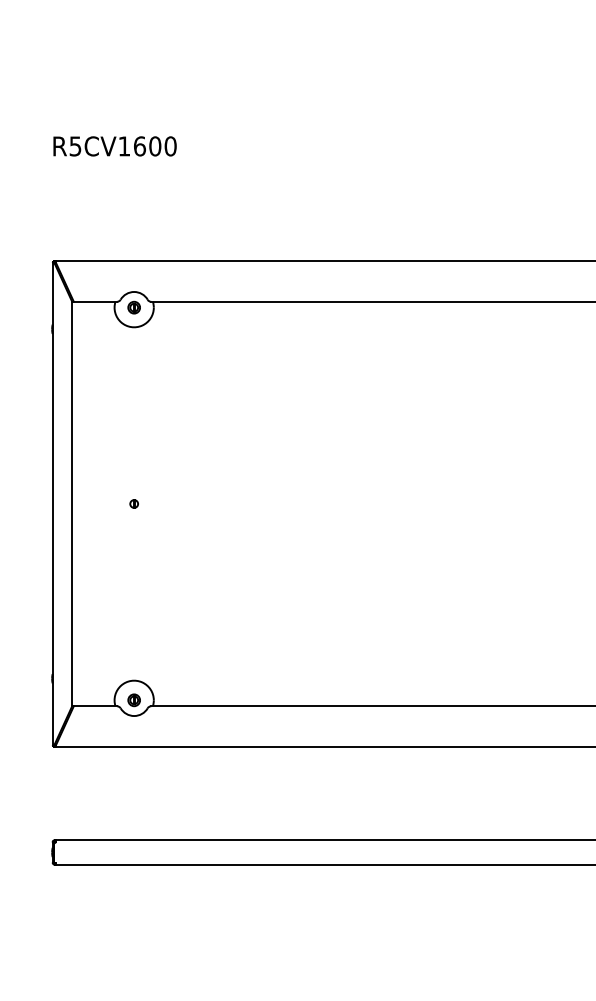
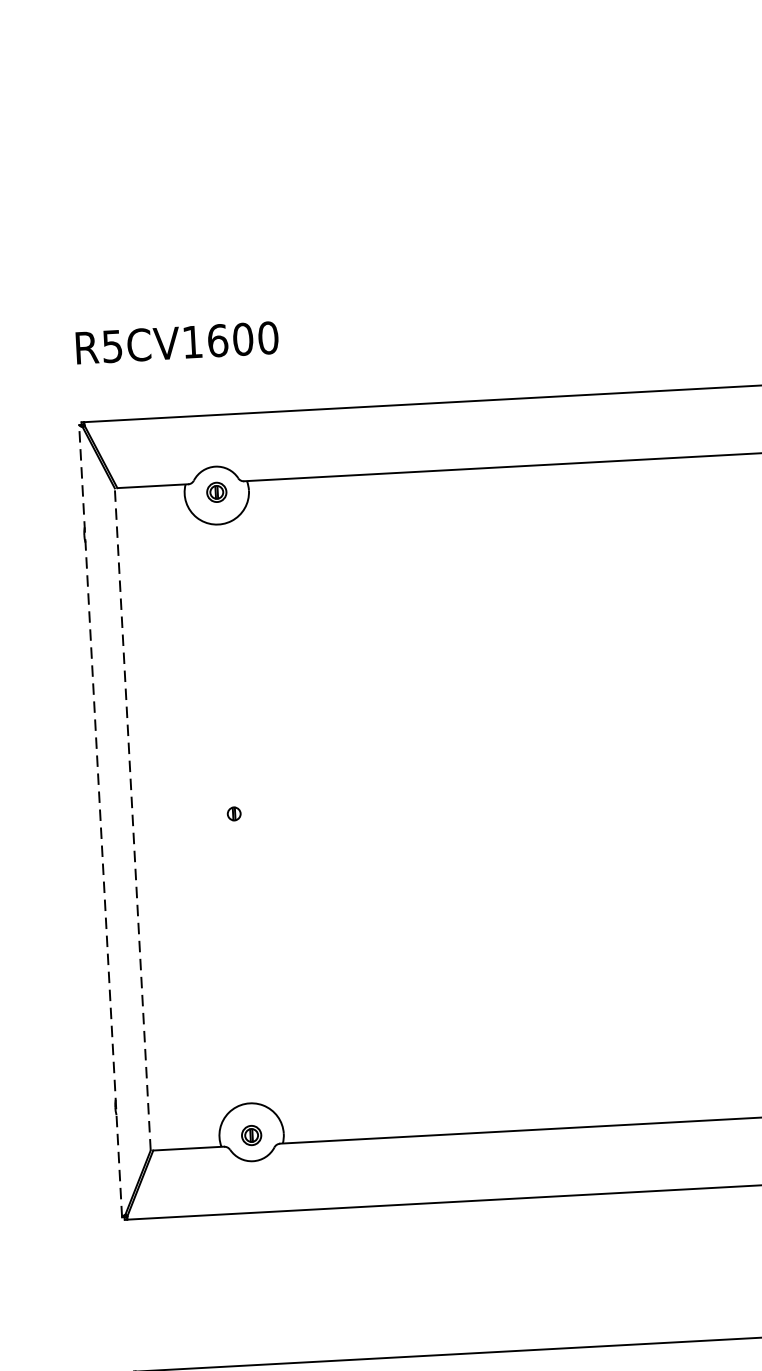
text: (114, 146) -> (176, 343), moved
line: (72, 503) -> (133, 818), solid -> dashed
line: (52, 504) -> (100, 822), solid -> dashed

